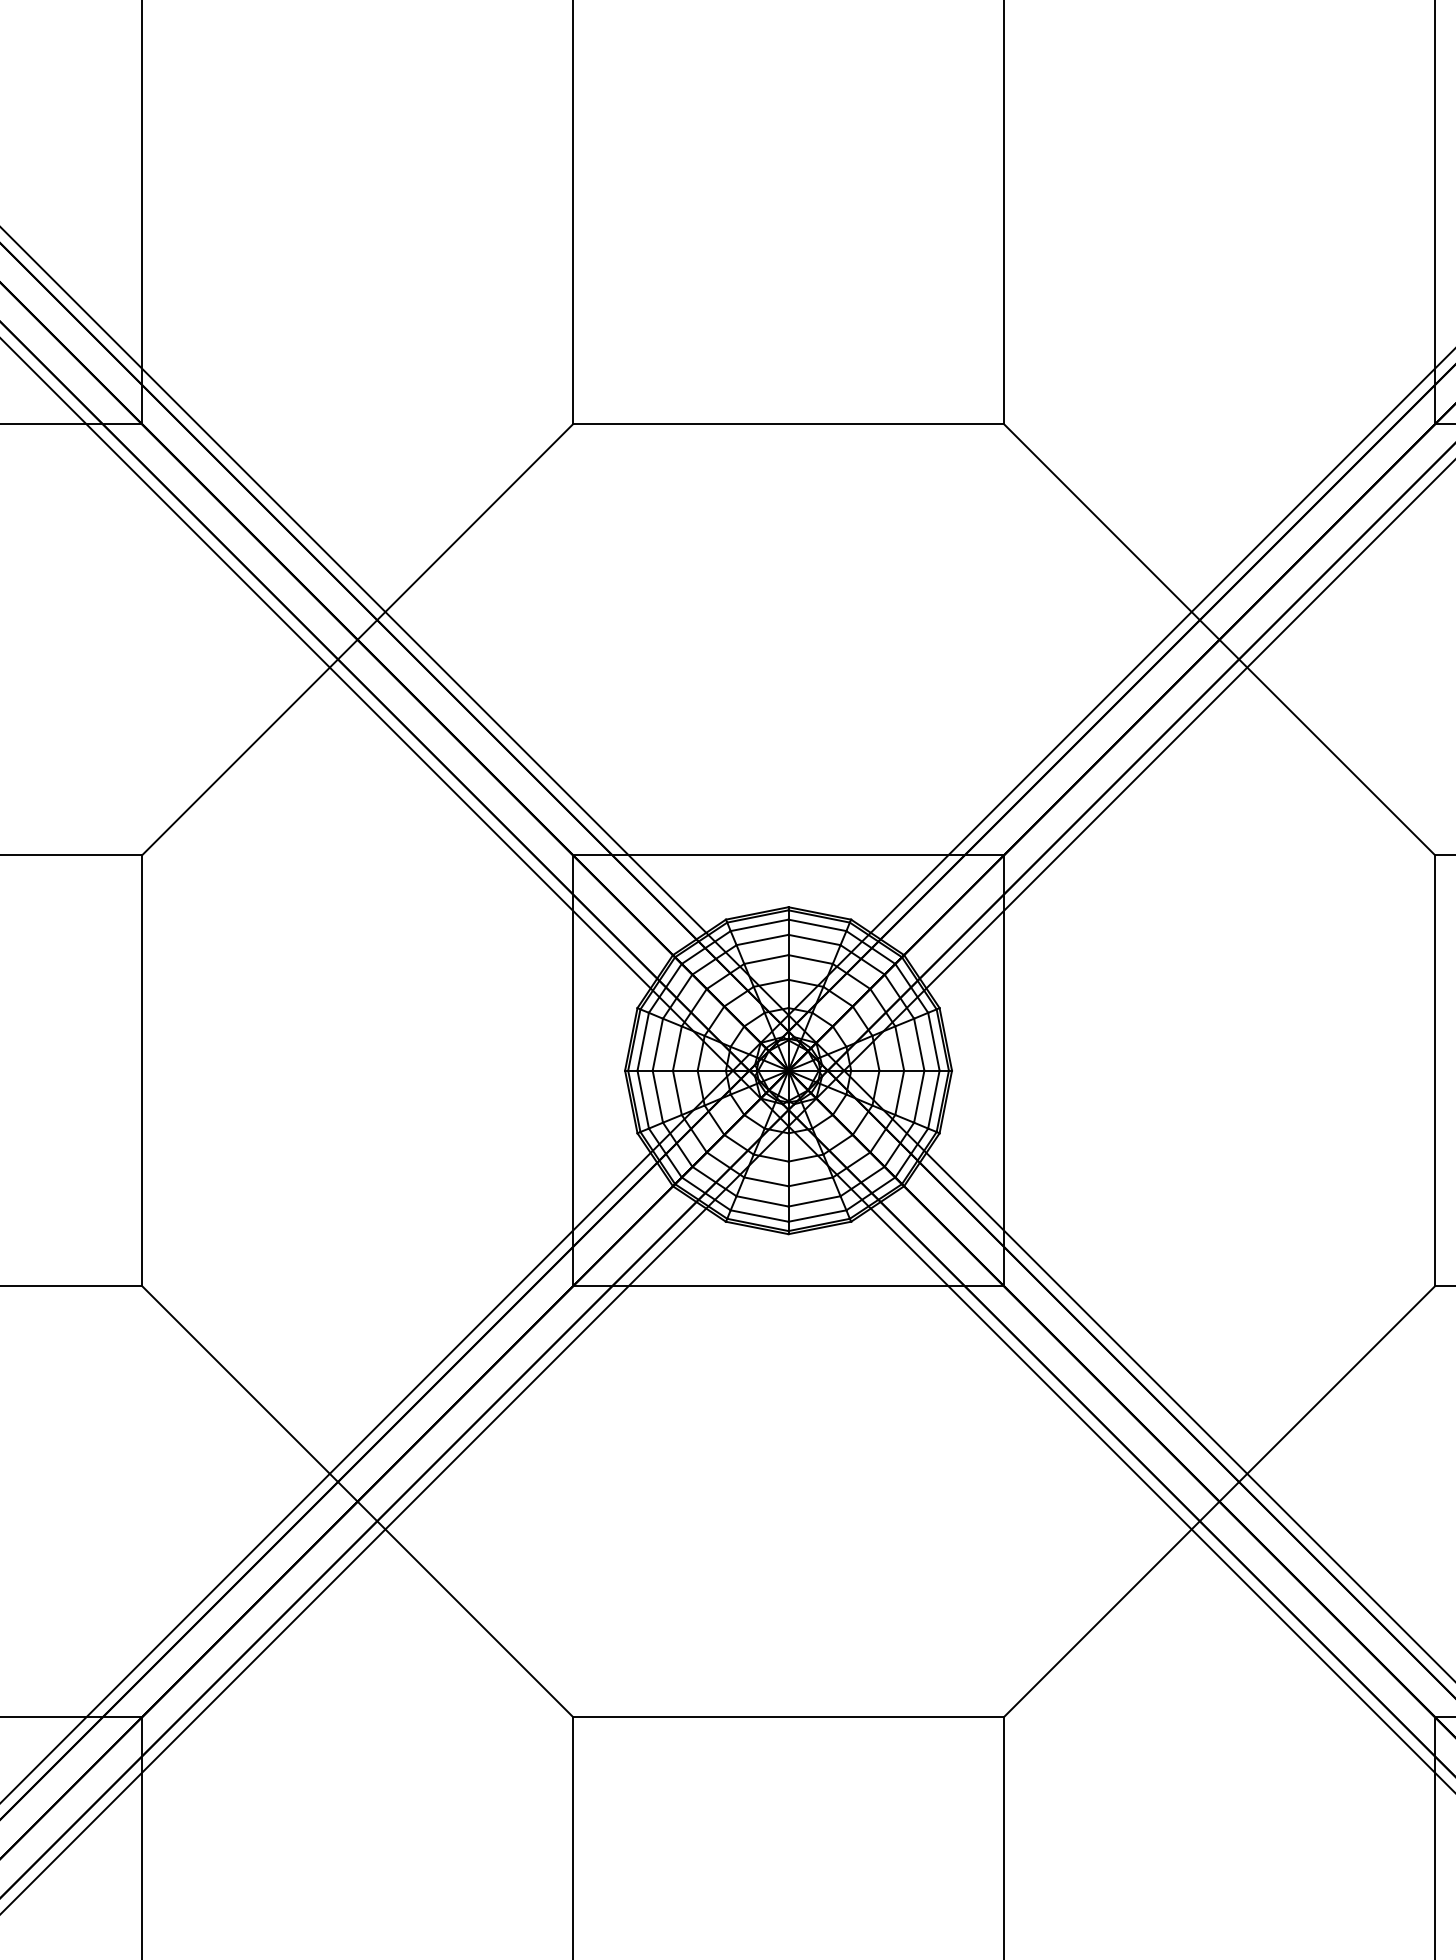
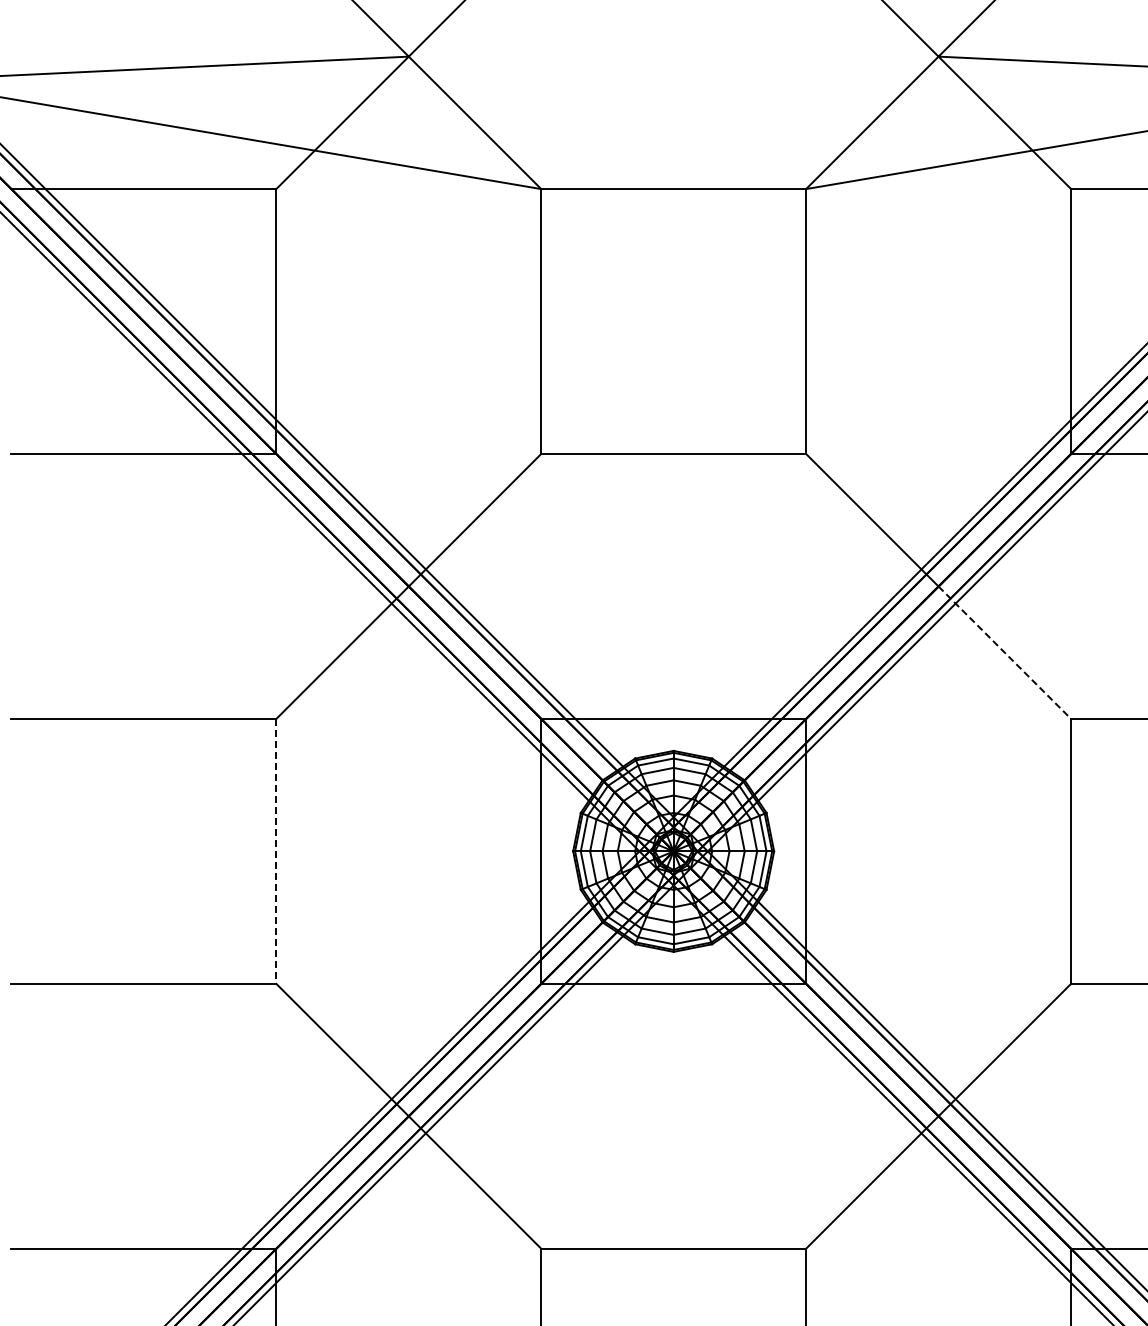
line: (1326, 747) -> (1004, 652), solid -> dashed
line: (142, 1070) -> (276, 851), solid -> dashed

